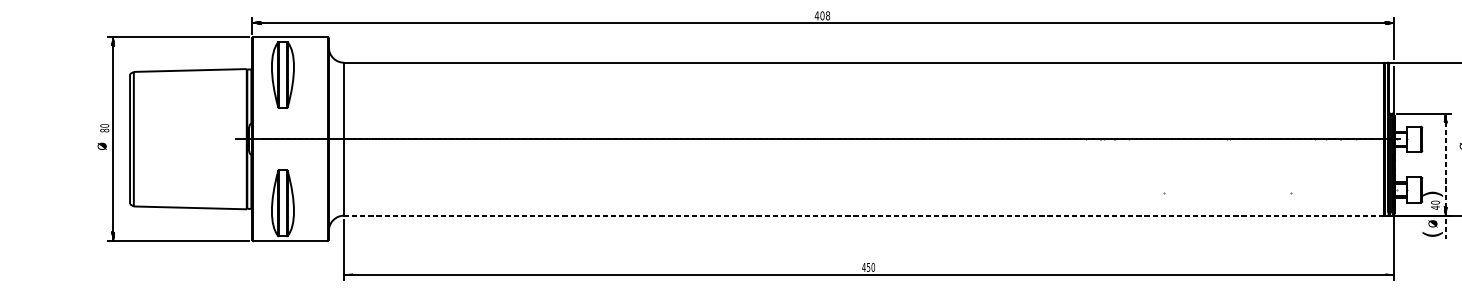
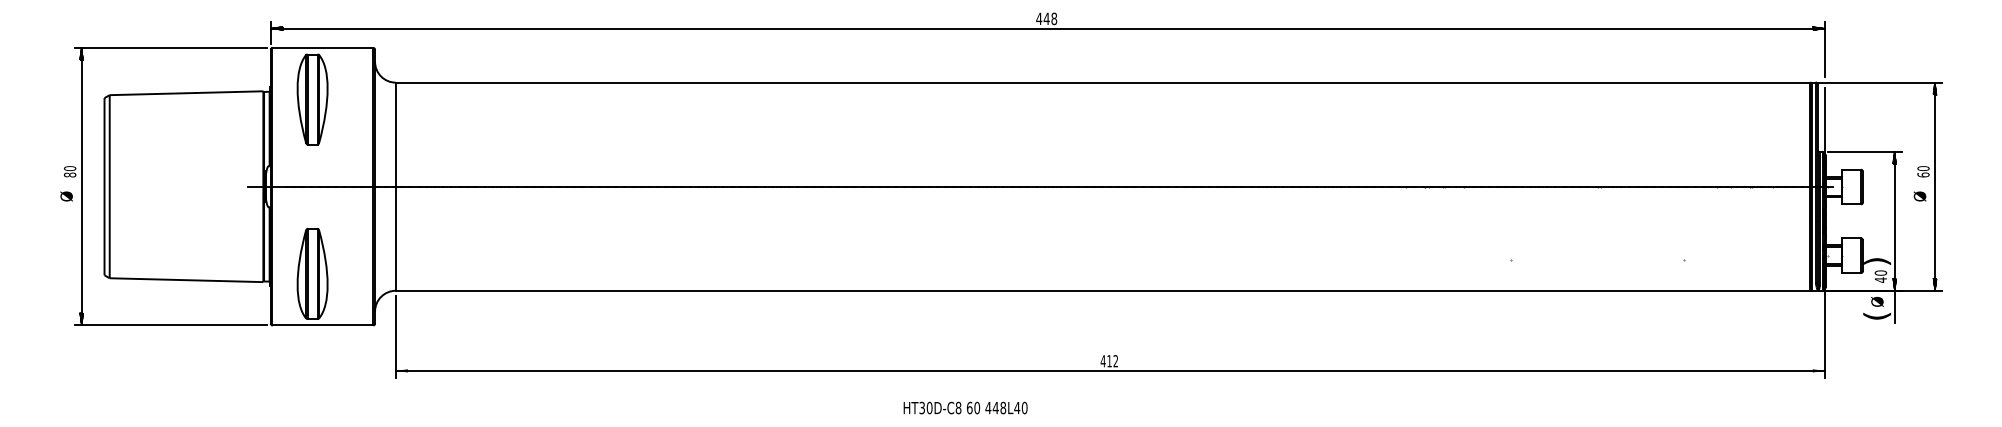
text: (822, 15) -> (1046, 18), 408 -> 448
line: (1445, 177) -> (1894, 238), dashed -> solid
line: (864, 215) -> (1103, 290), dashed -> solid
text: (870, 267) -> (1112, 361), 450 -> 412

